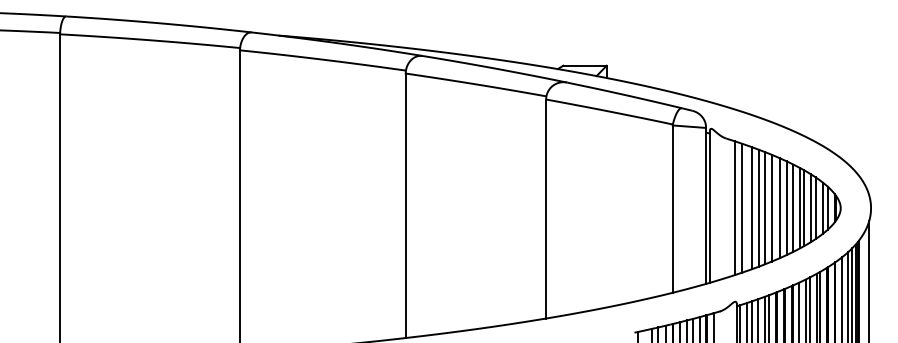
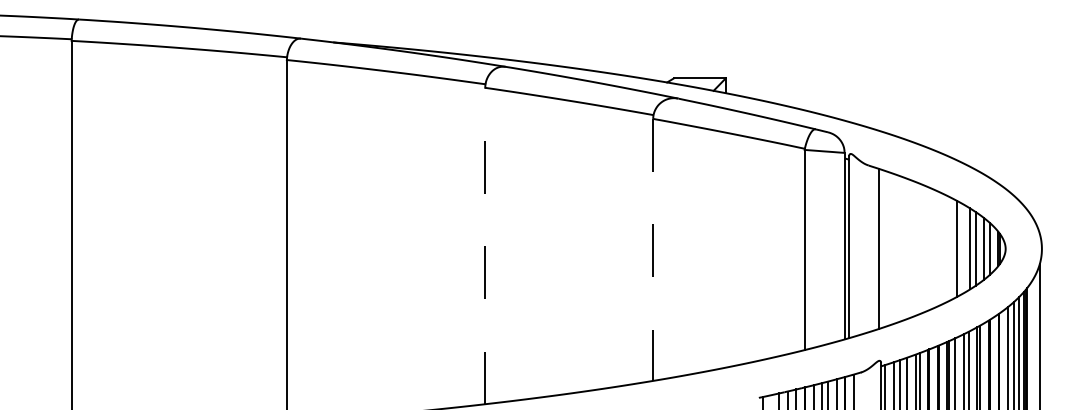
line: (405, 205) -> (484, 245), solid -> dashed
line: (742, 207) -> (888, 248), removed
line: (758, 207) -> (907, 248), removed
line: (764, 207) -> (914, 248), removed
line: (771, 207) -> (922, 248), removed
line: (793, 207) -> (949, 248), removed
line: (752, 208) -> (900, 249), removed
line: (779, 208) -> (932, 249), removed
line: (786, 208) -> (940, 249), removed
line: (804, 208) -> (962, 249), removed
line: (546, 209) -> (653, 250), solid -> dashed

